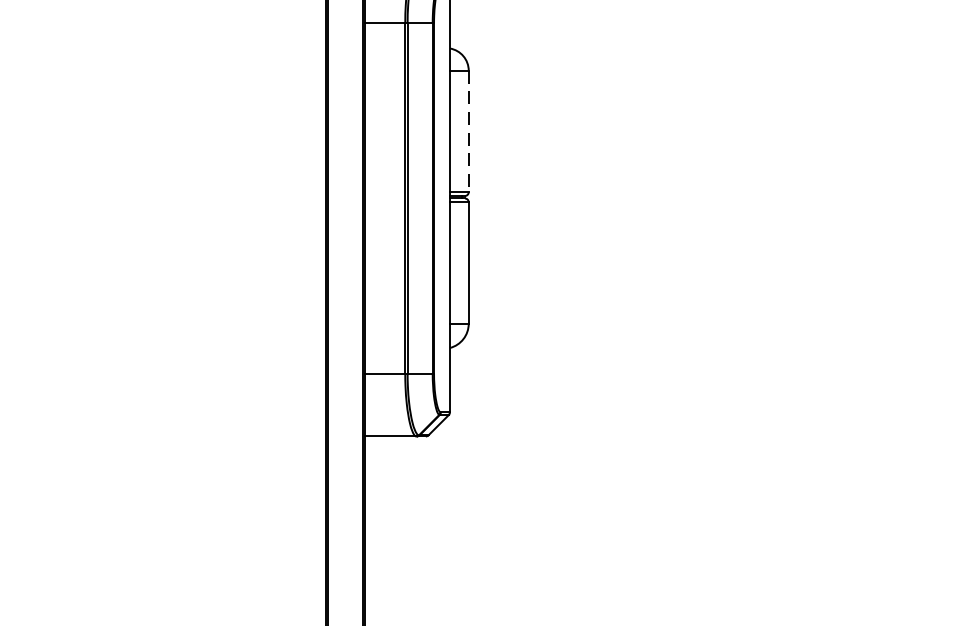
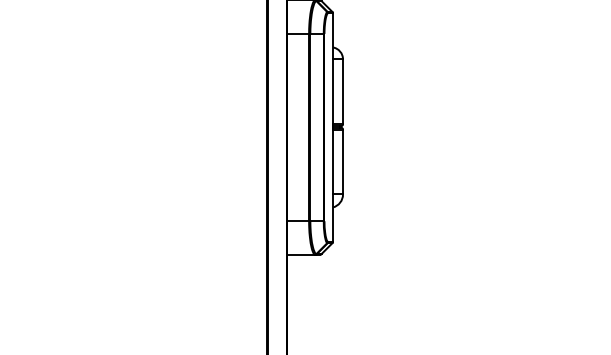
line: (469, 132) -> (343, 92), dashed -> solid

